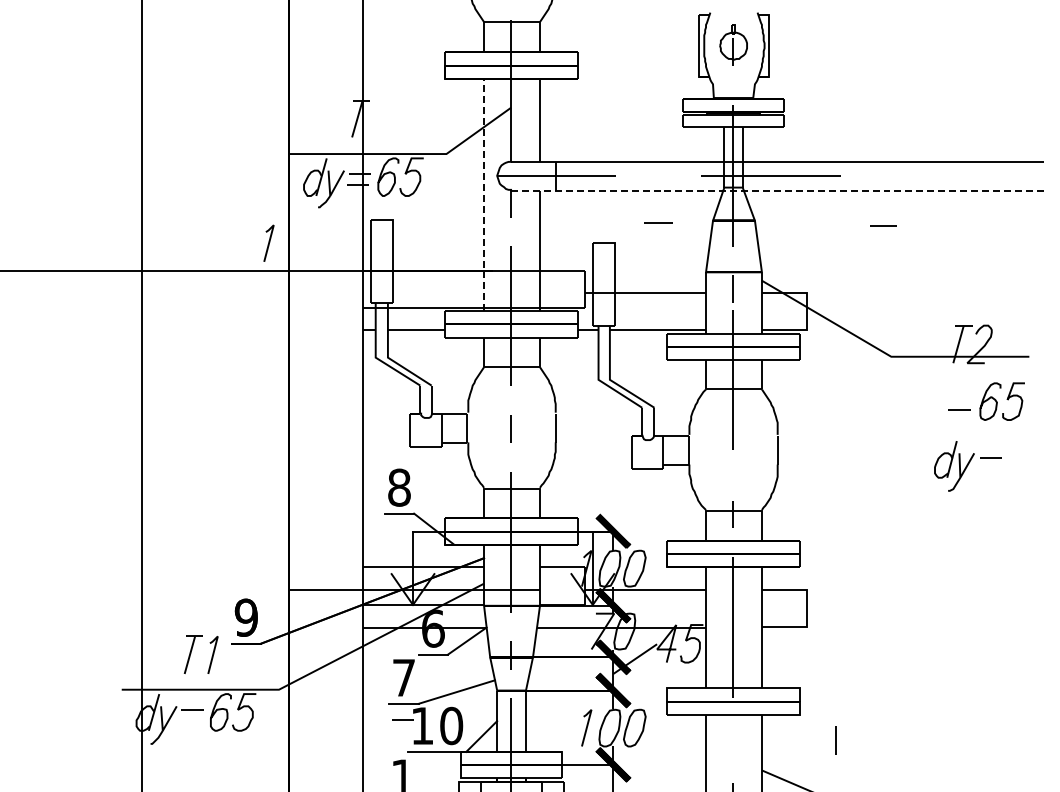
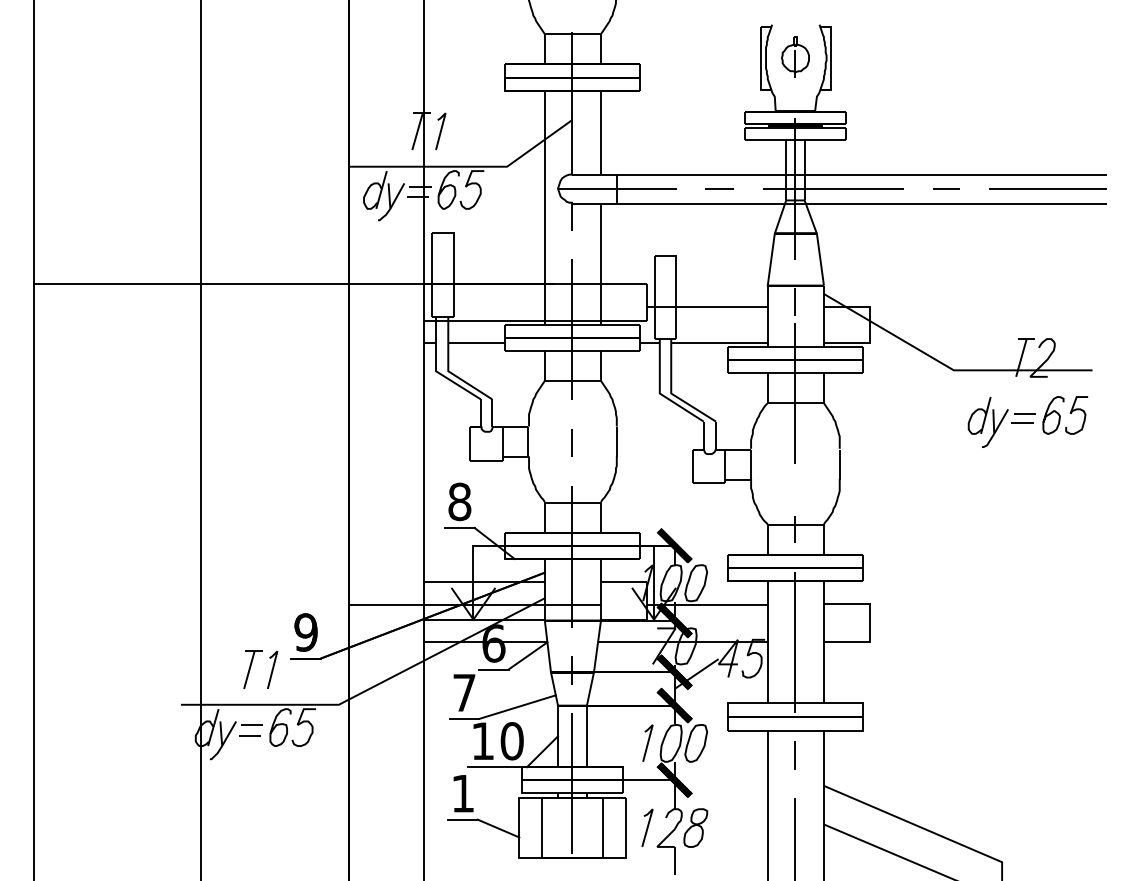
line: (984, 175) -> (1047, 188), added
line: (777, 190) -> (839, 203), dashed -> solid
line: (483, 194) -> (544, 207), dashed -> solid
line: (657, 222) -> (719, 188), moved
line: (883, 225) -> (946, 188), moved
line: (268, 243) -> (440, 131), moved
part: (967, 466) -> (1001, 422), moved
line: (403, 720) -> (249, 735), moved
line: (835, 740) -> (794, 755), moved

